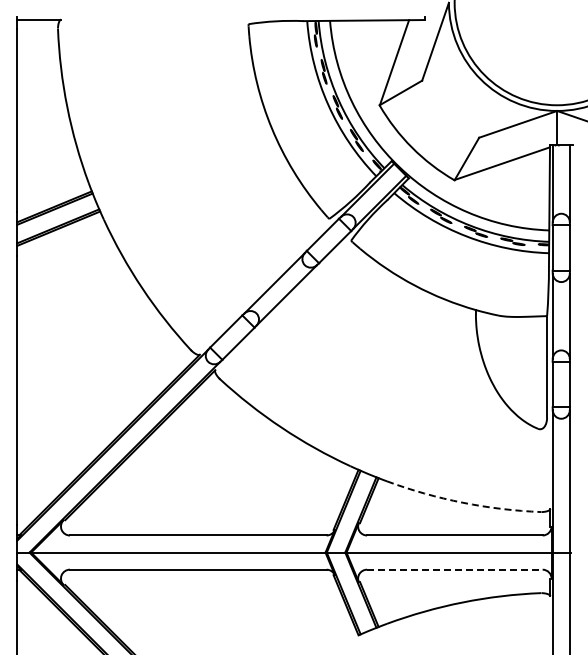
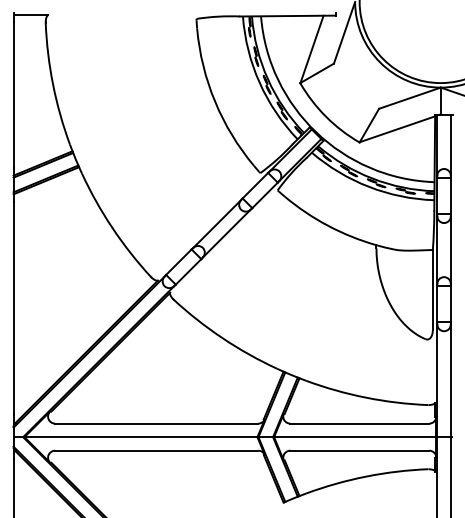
arc: (462, 502) -> (365, 397), dashed -> solid
line: (454, 569) -> (359, 450), dashed -> solid

